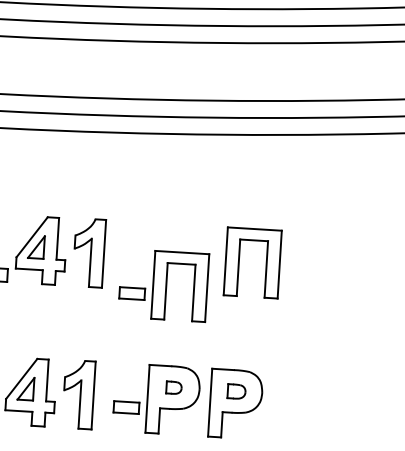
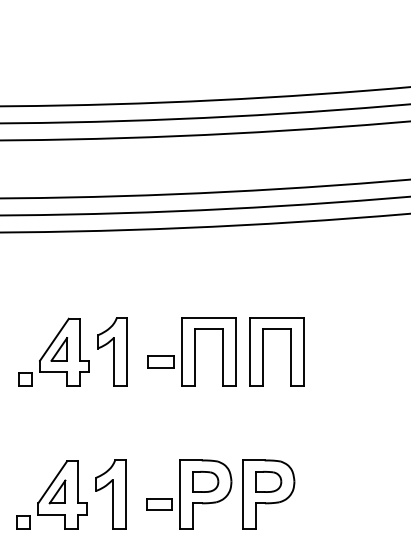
part: (163, 284) -> (191, 351), moved
part: (173, 387) -> (205, 481), size x1.67
part: (236, 391) -> (268, 481), size x1.43

